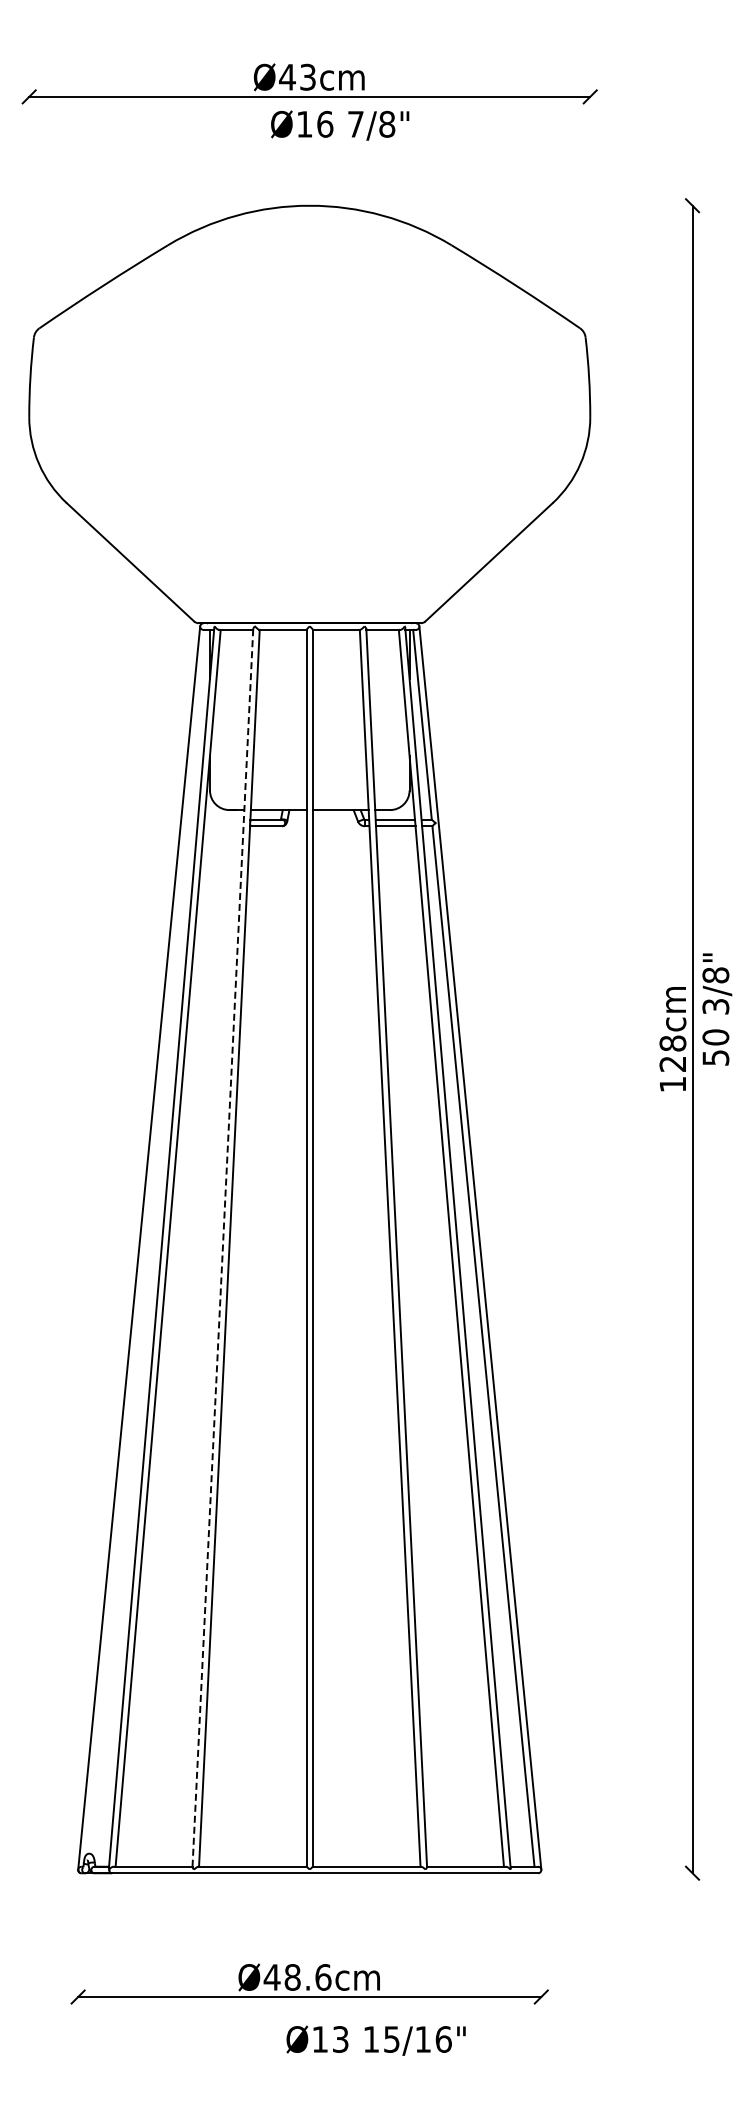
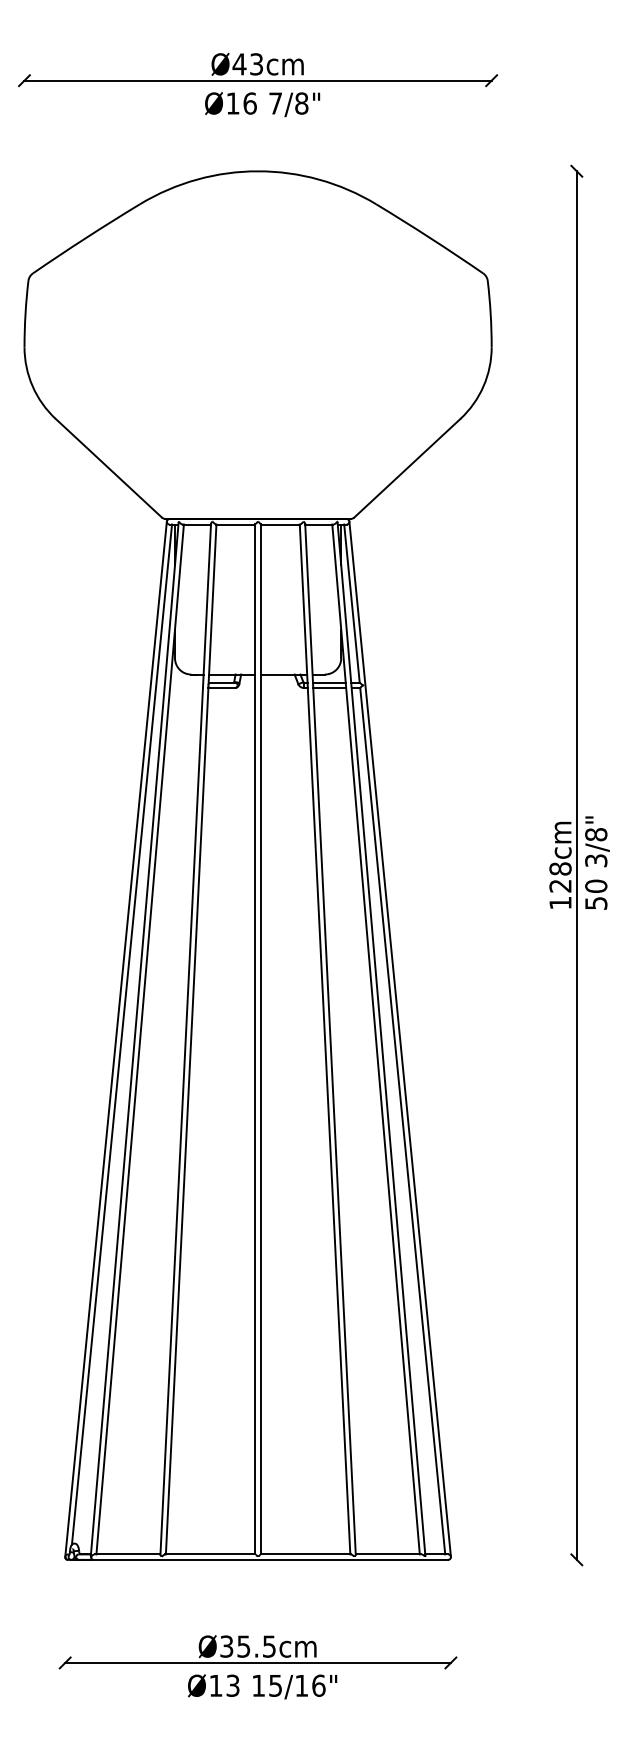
text: (340, 125) -> (262, 104), moved
text: (717, 1009) -> (597, 863), moved
line: (146, 1242) -> (122, 1034), added
line: (222, 1248) -> (185, 1039), dashed -> solid
text: (297, 1977) -> (247, 1646), Ø48.6cm -> Ø35.5cm
text: (375, 2040) -> (262, 1686), moved

